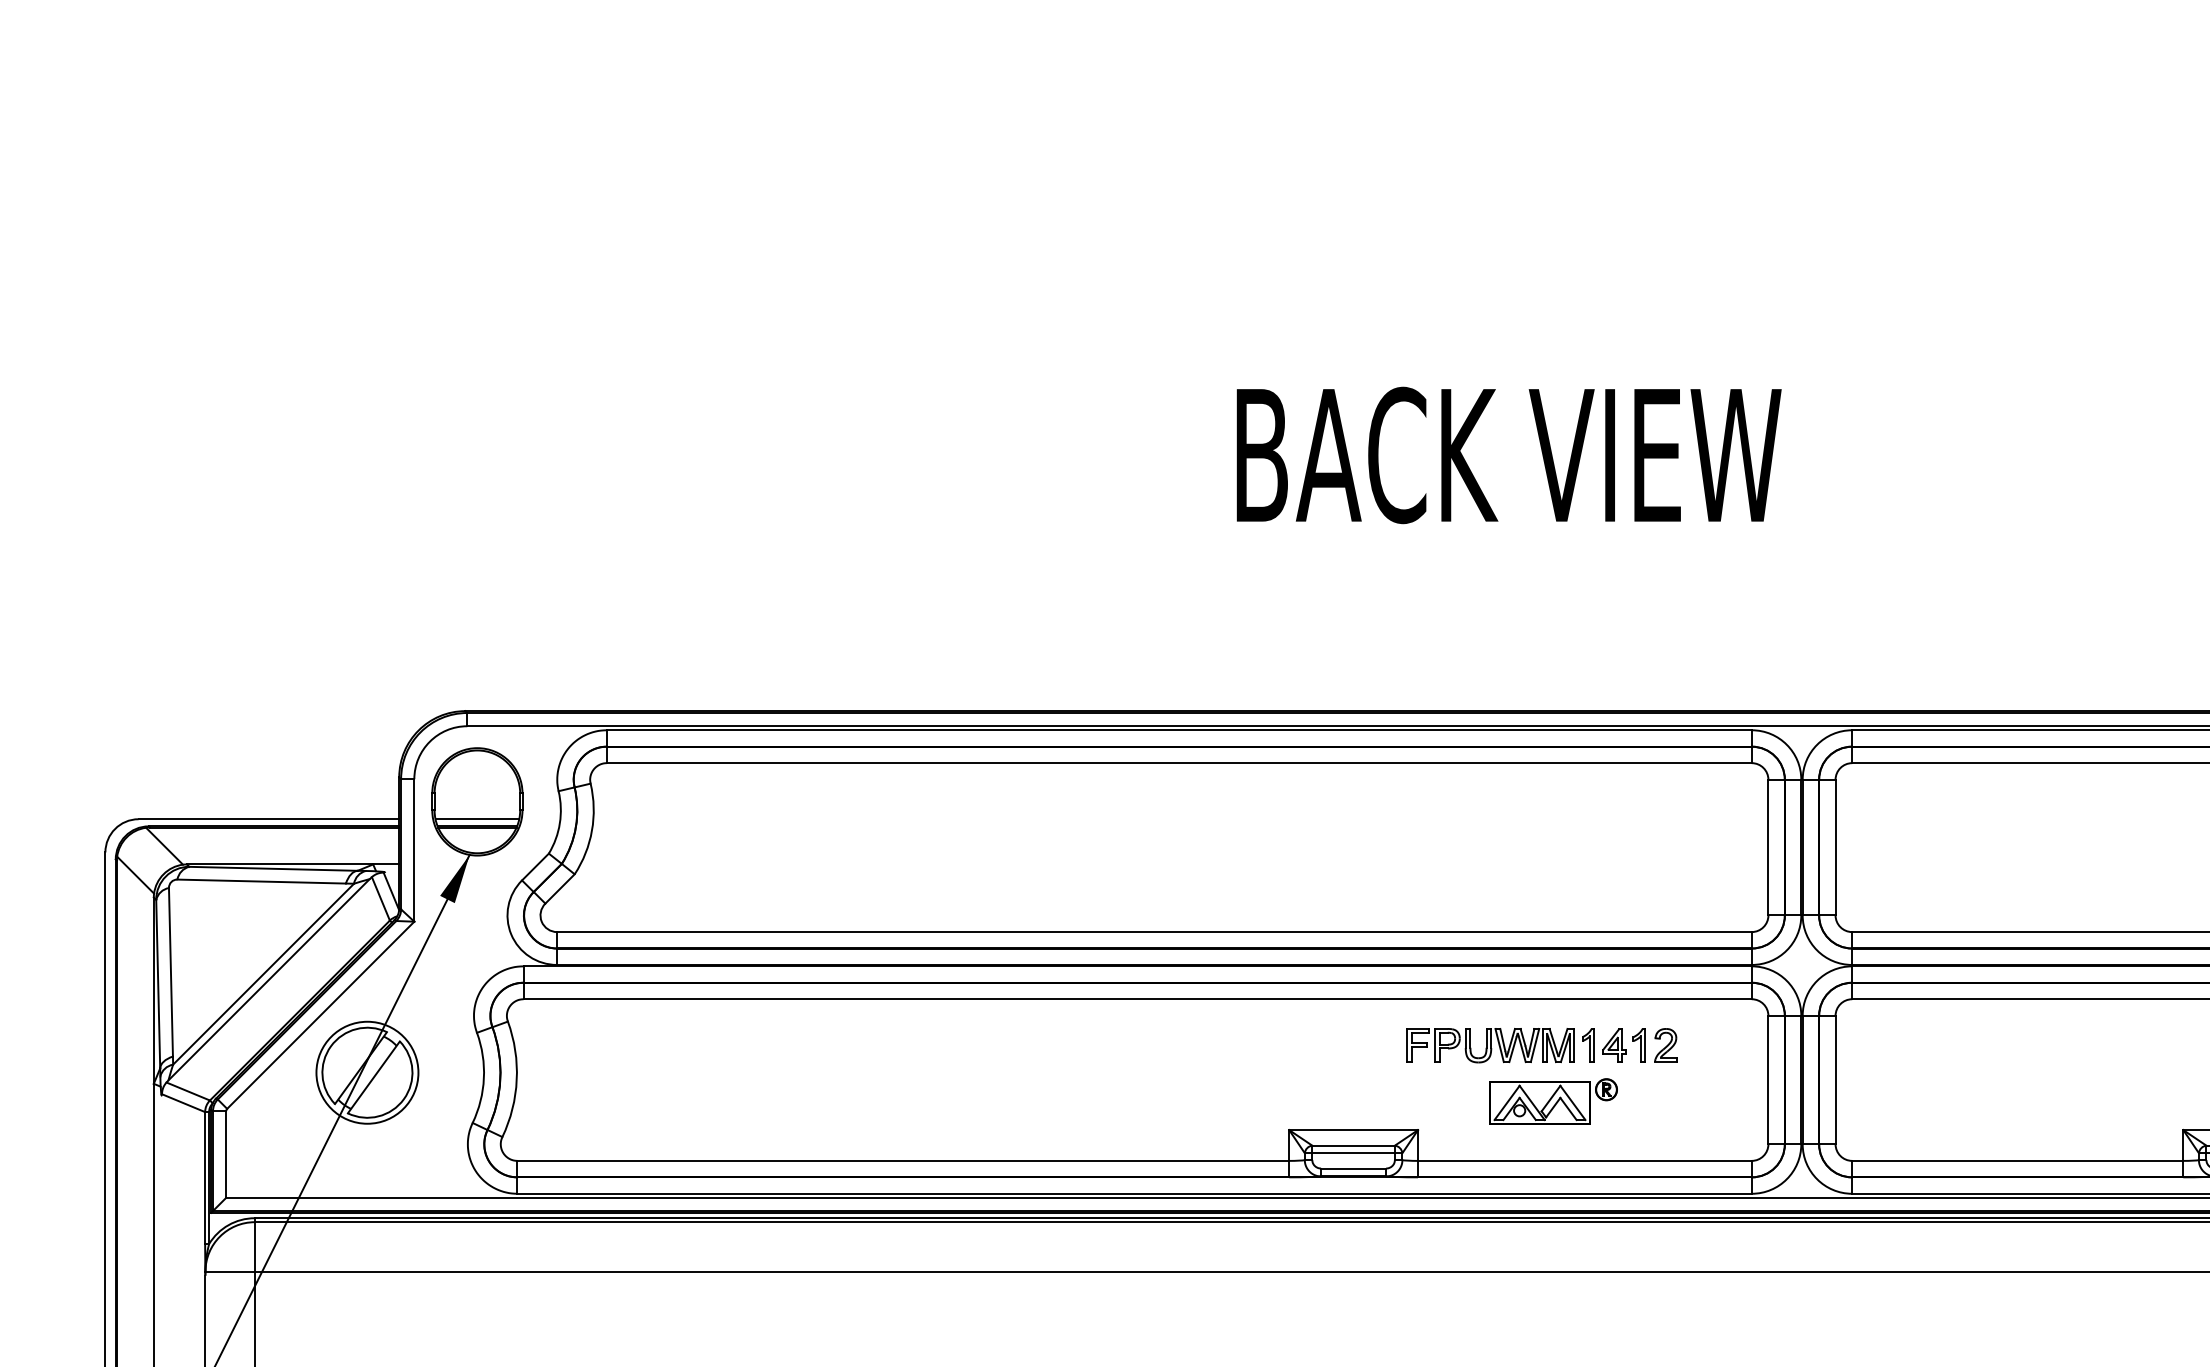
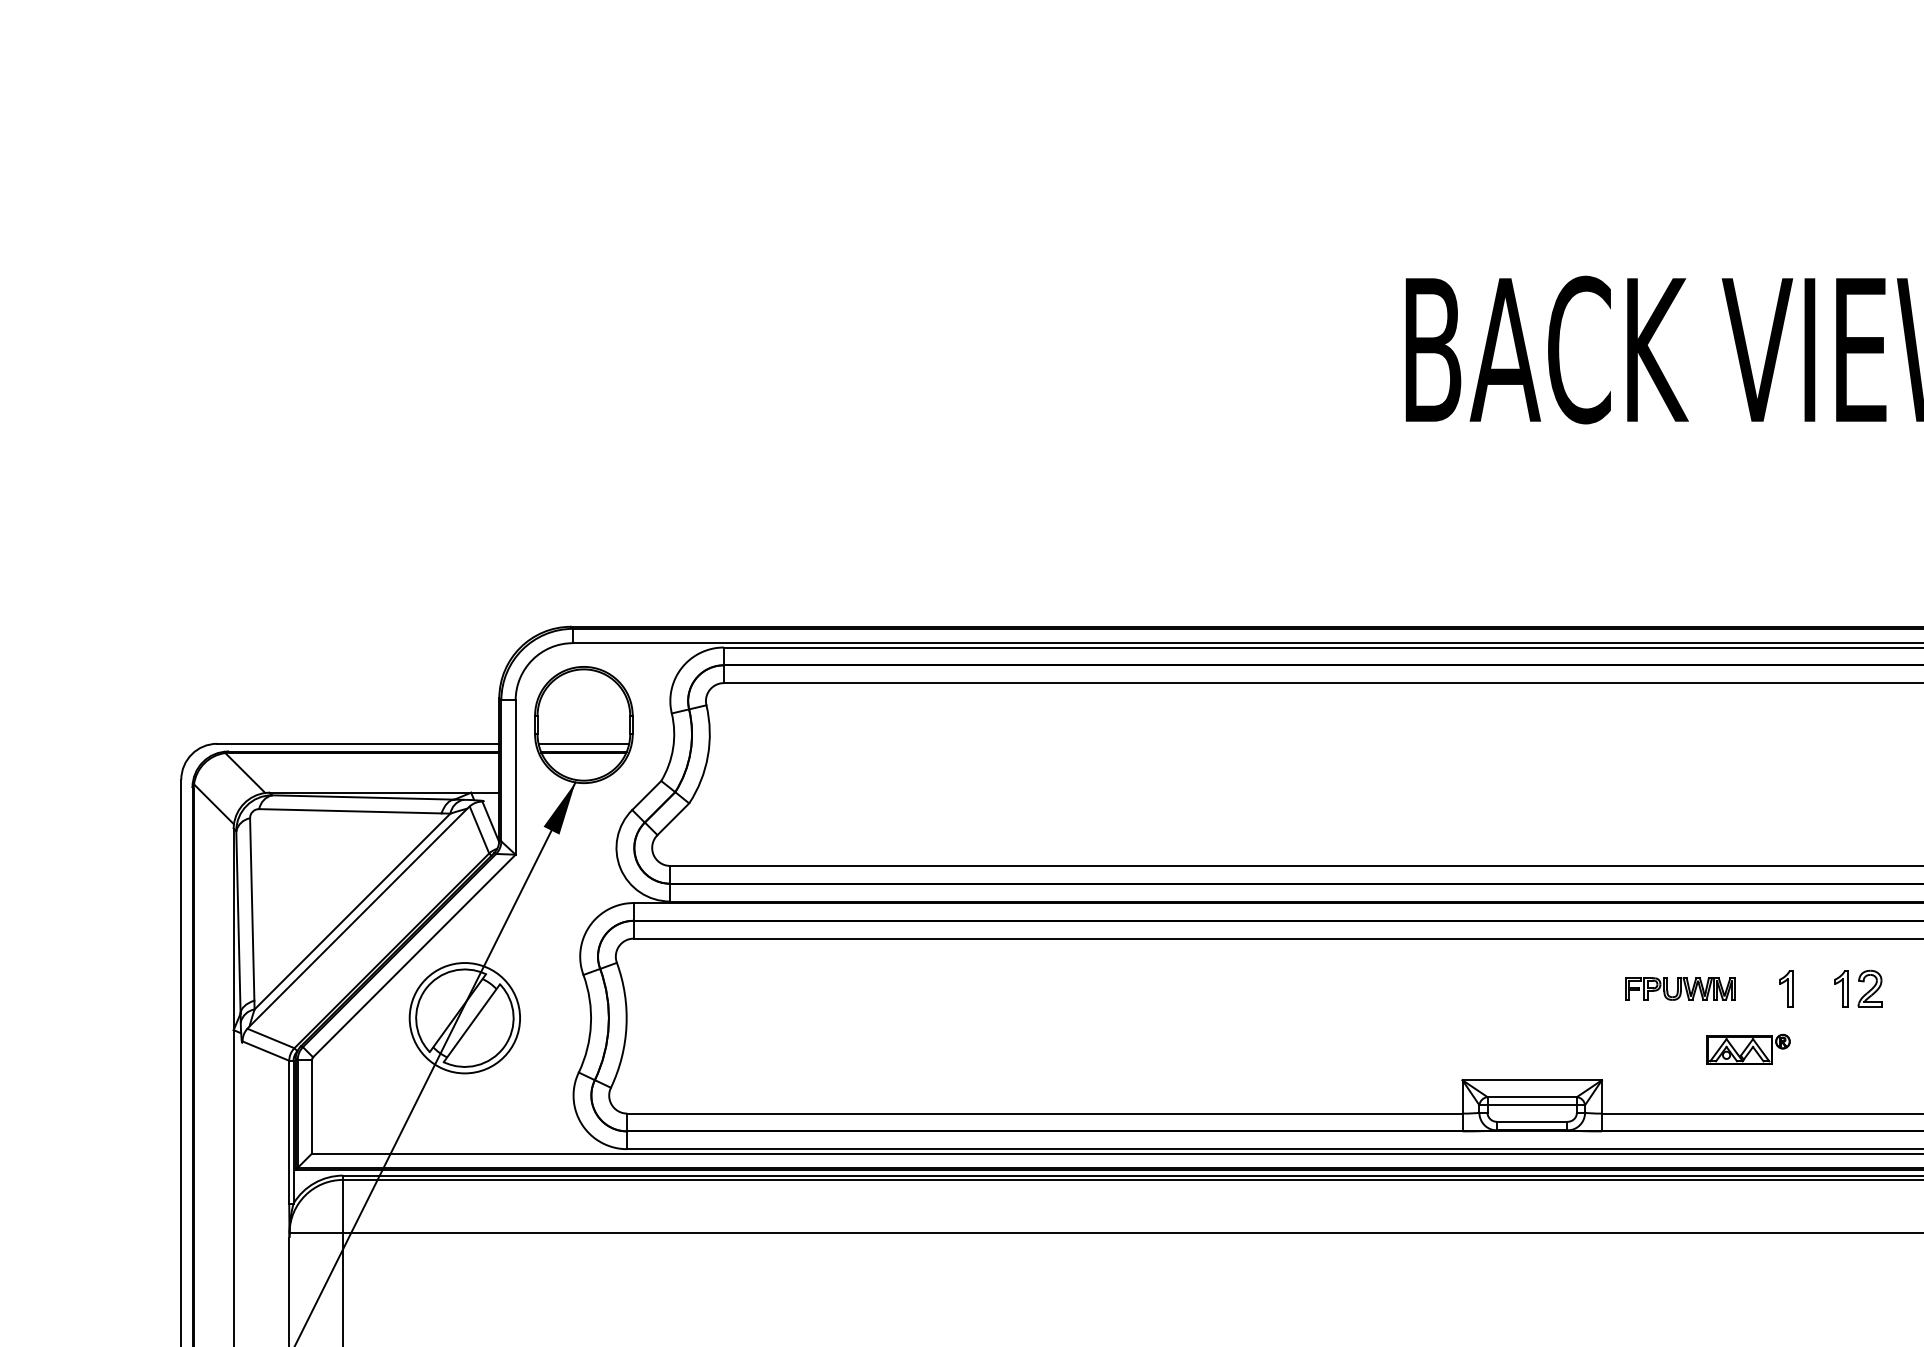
part: (1490, 1045) -> (1680, 988), size x0.6
part: (1614, 1045) -> (1814, 988), removed
part: (1553, 1101) -> (1748, 1049), size x0.6

